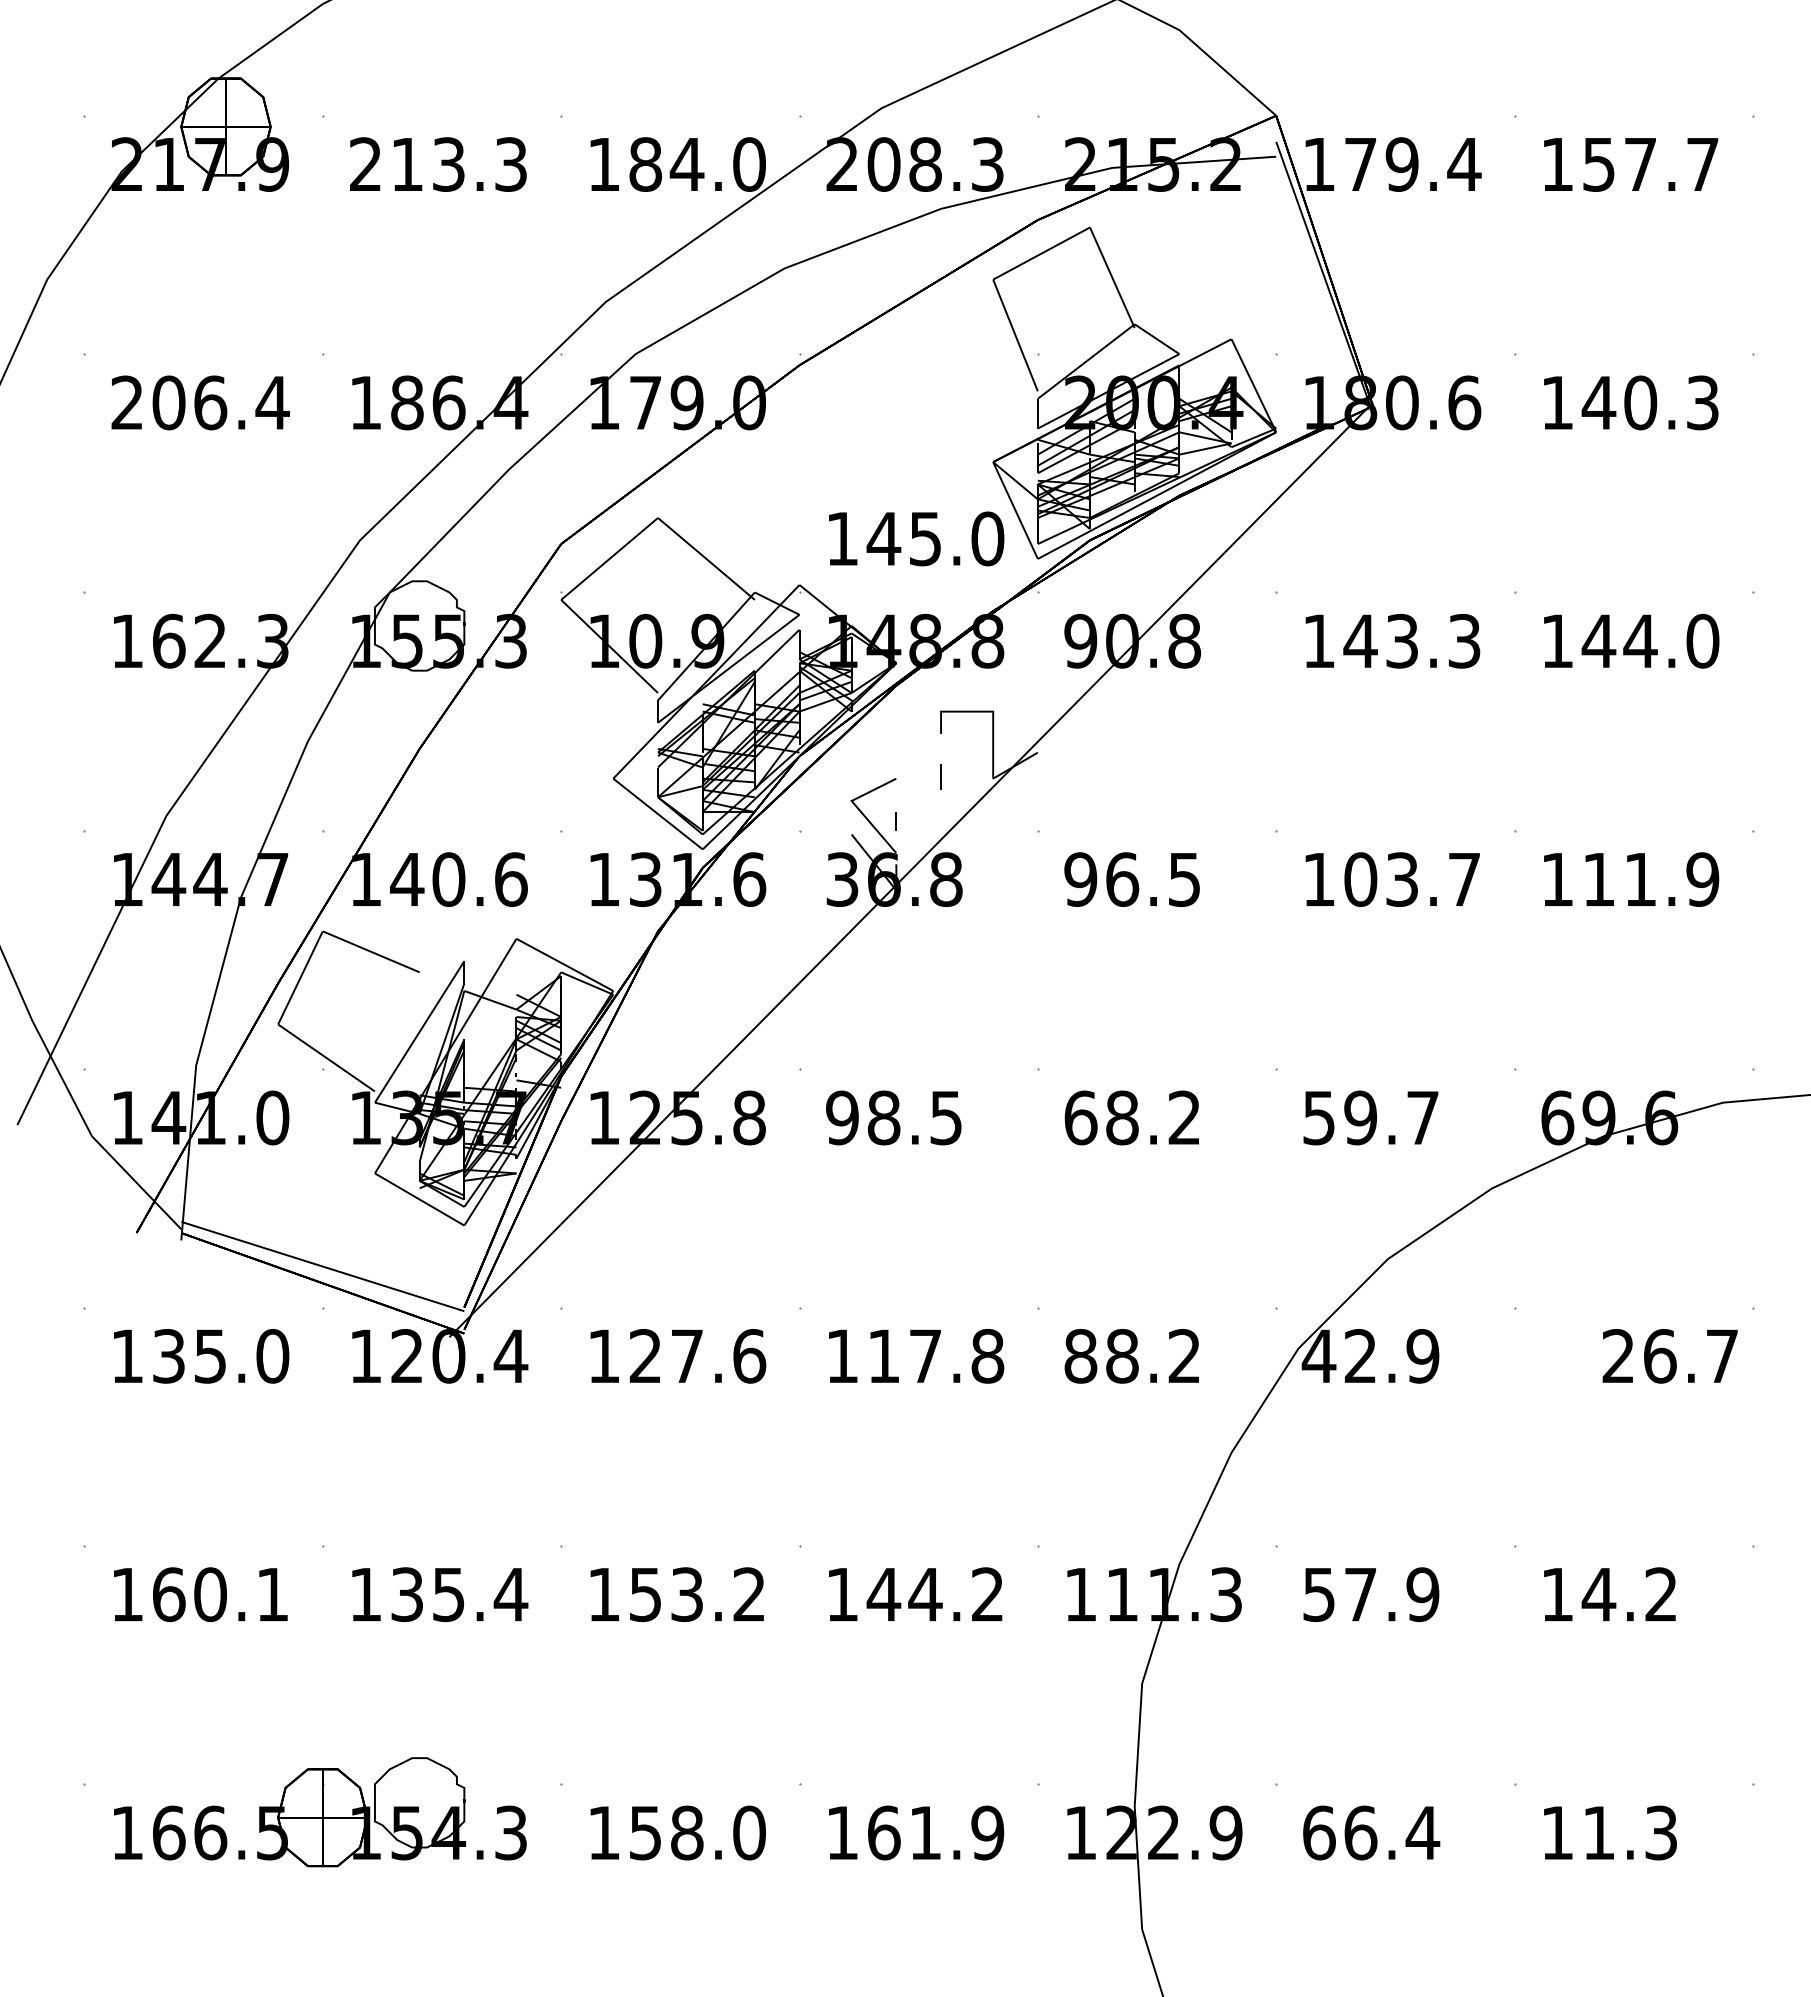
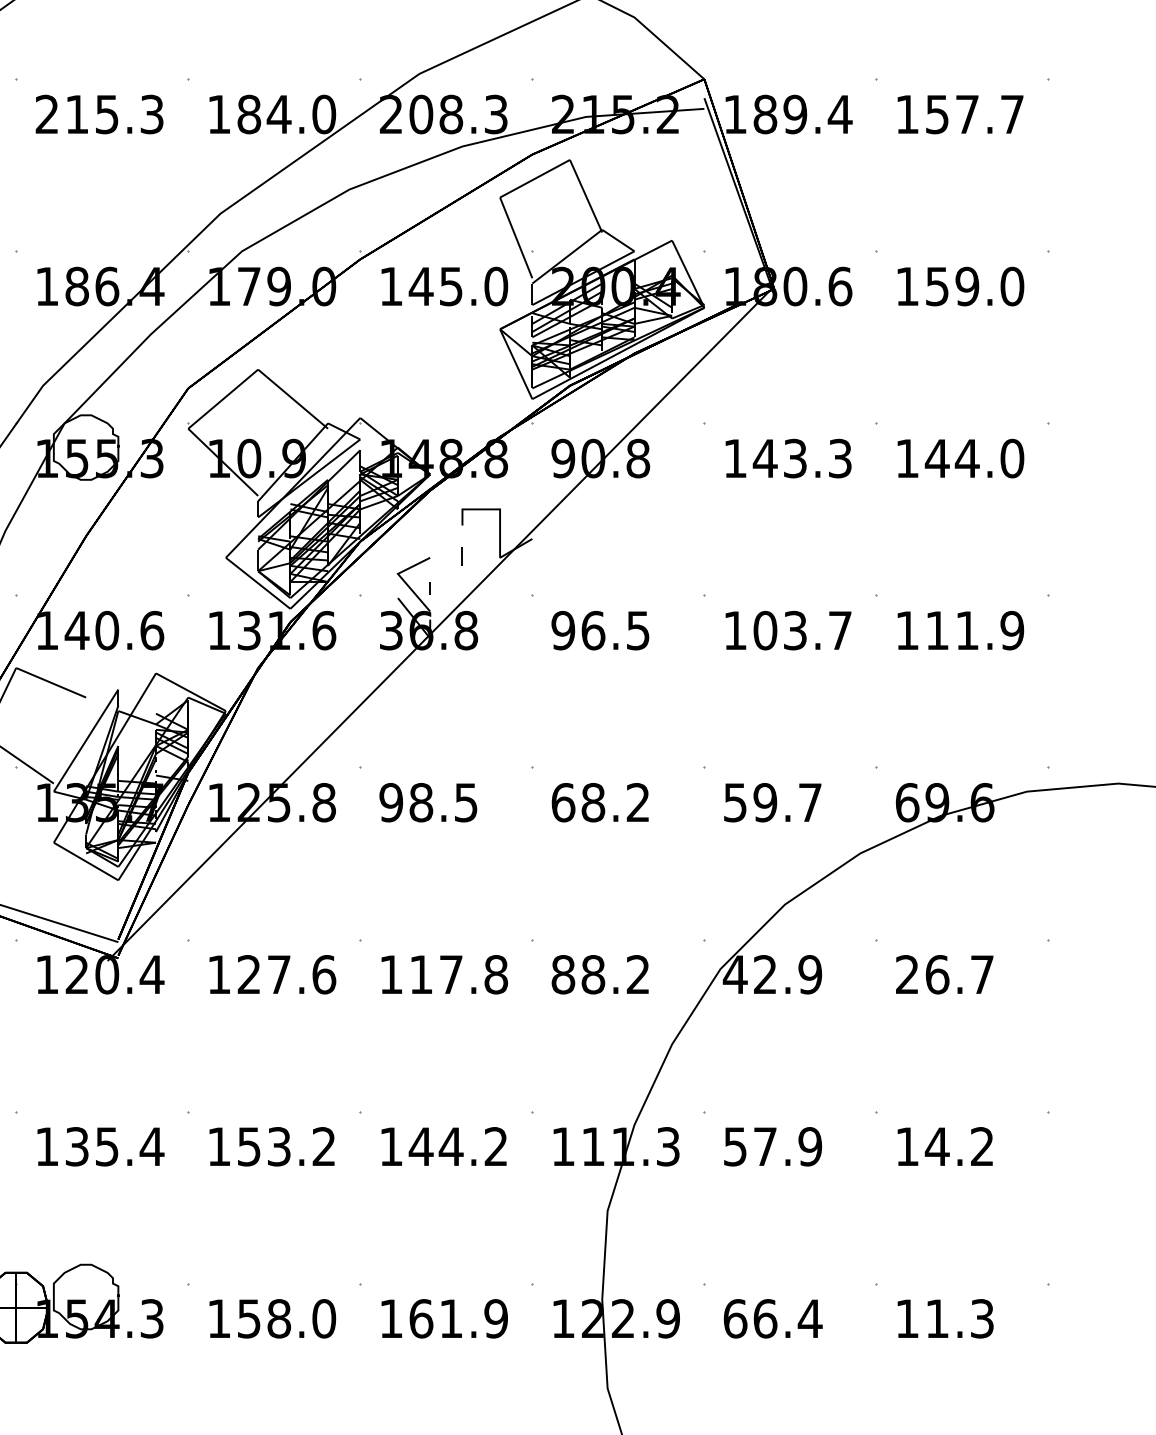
text: (448, 164) -> (106, 114), 213.3 -> 215.3
text: (1360, 164) -> (765, 114), 179.4 -> 189.4
text: (1650, 402) -> (974, 286), 140.3 -> 159.0
text: (916, 538) -> (444, 286), moved
text: (1669, 1356) -> (944, 974), moved

